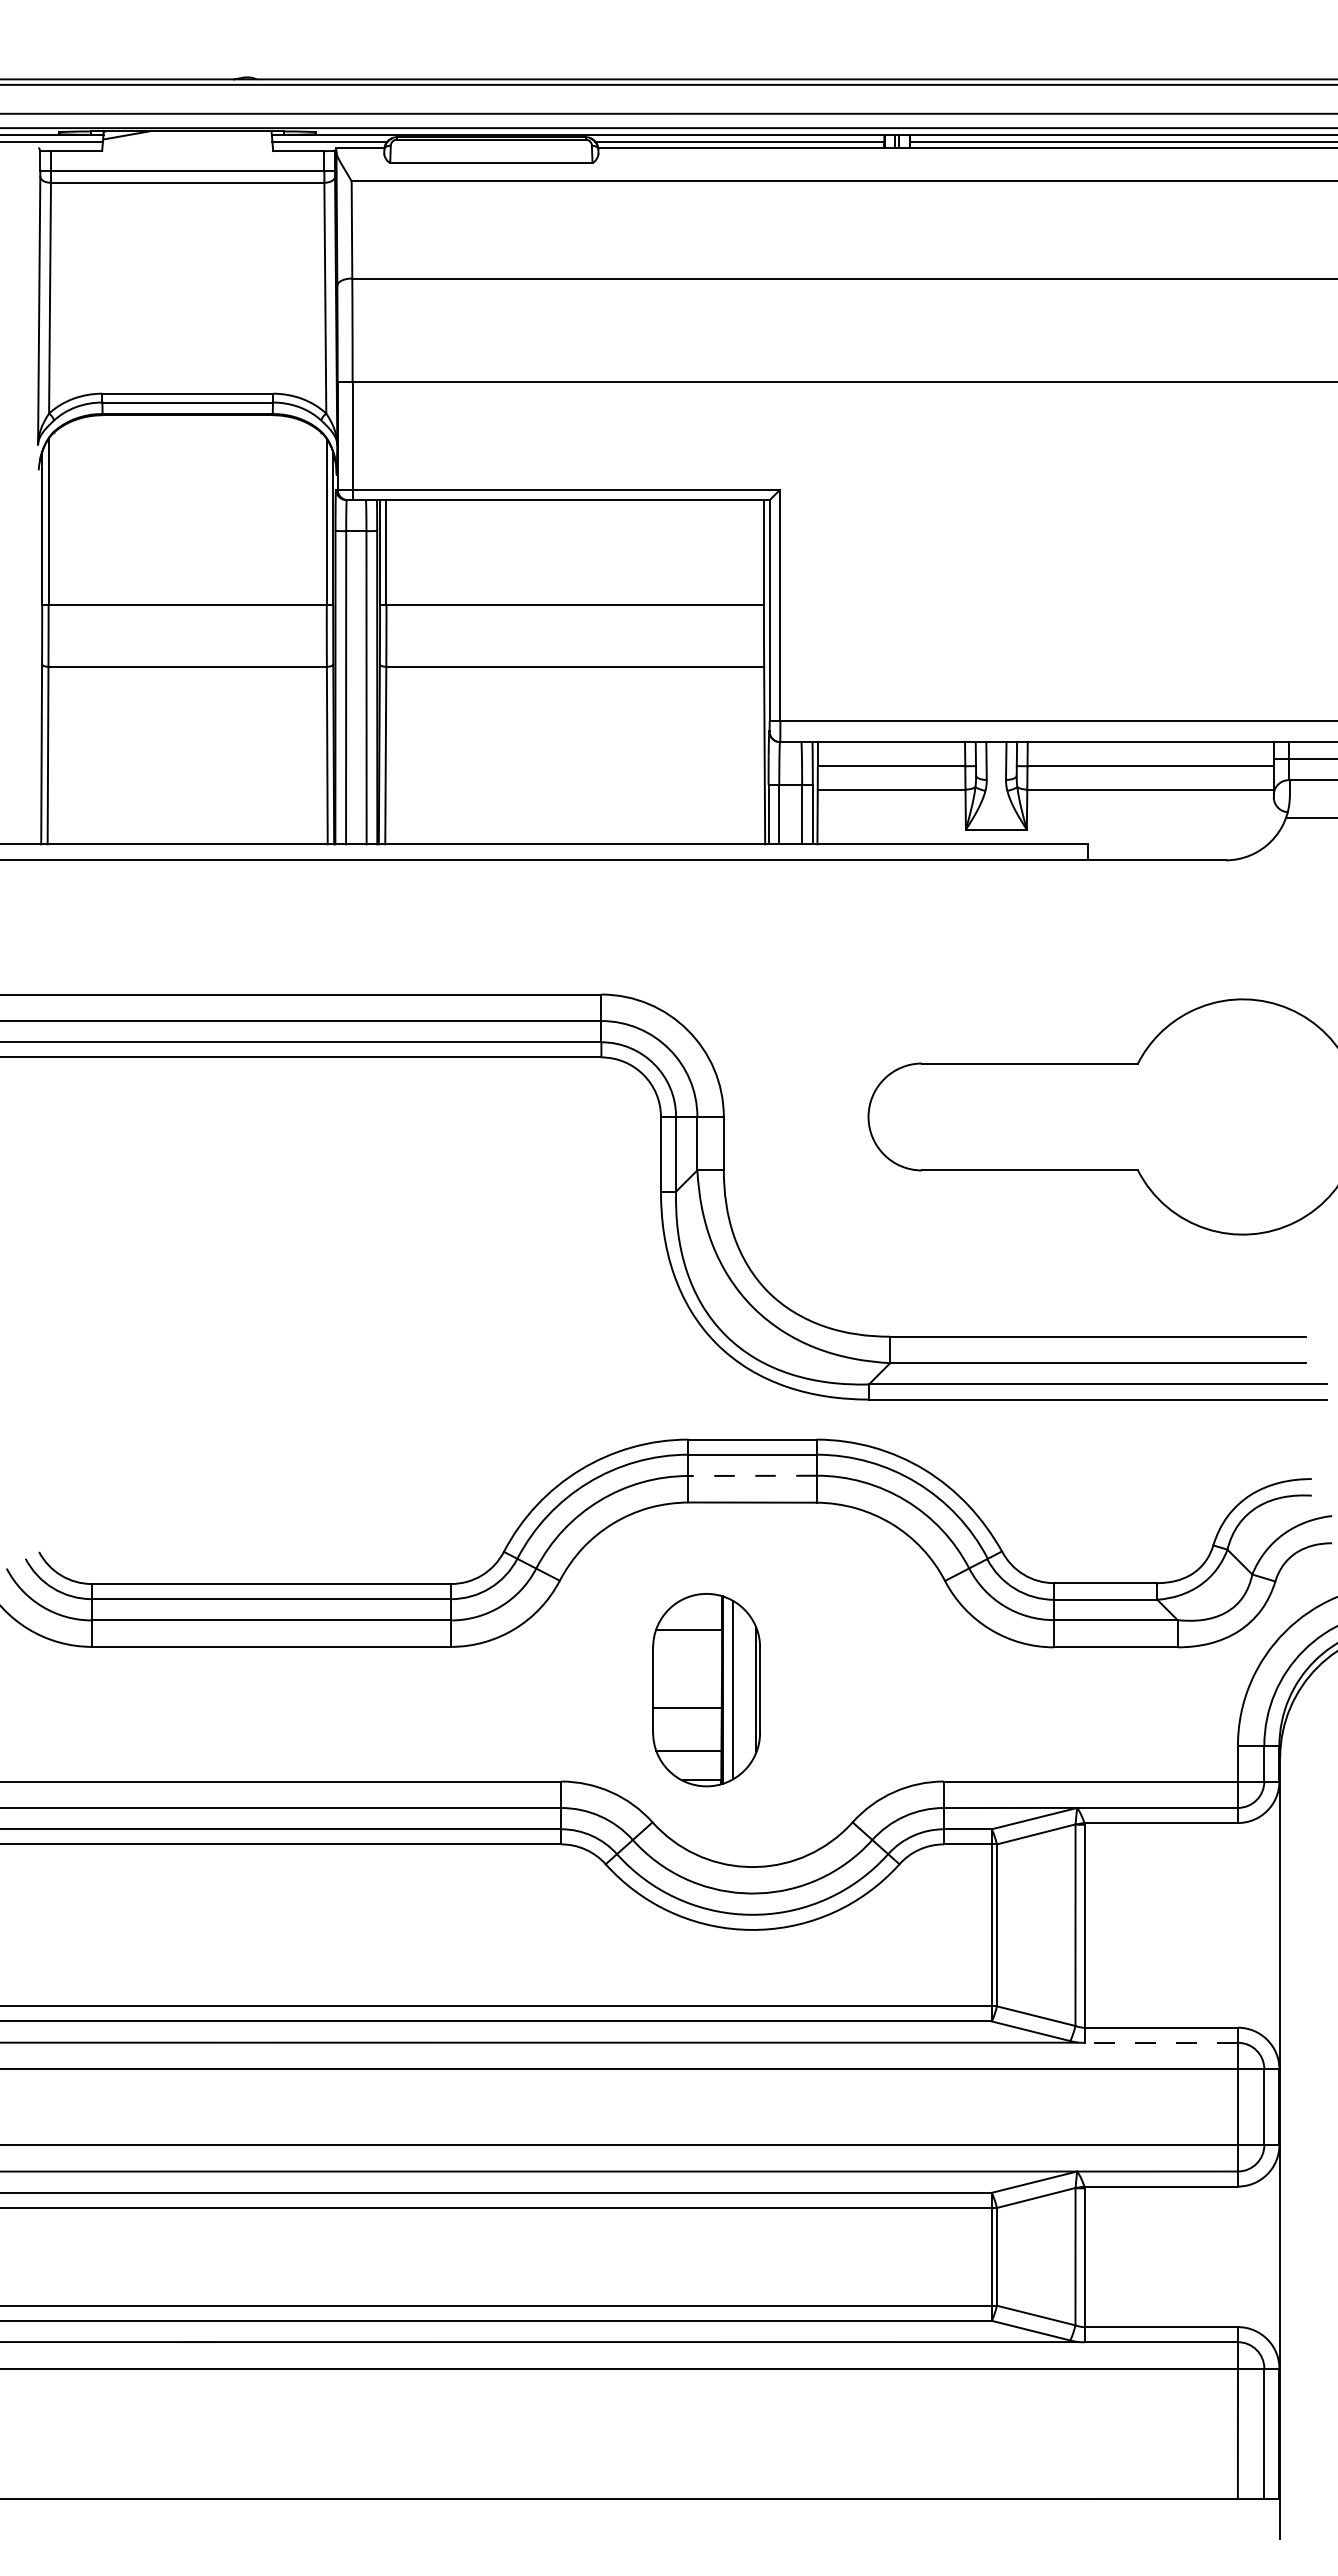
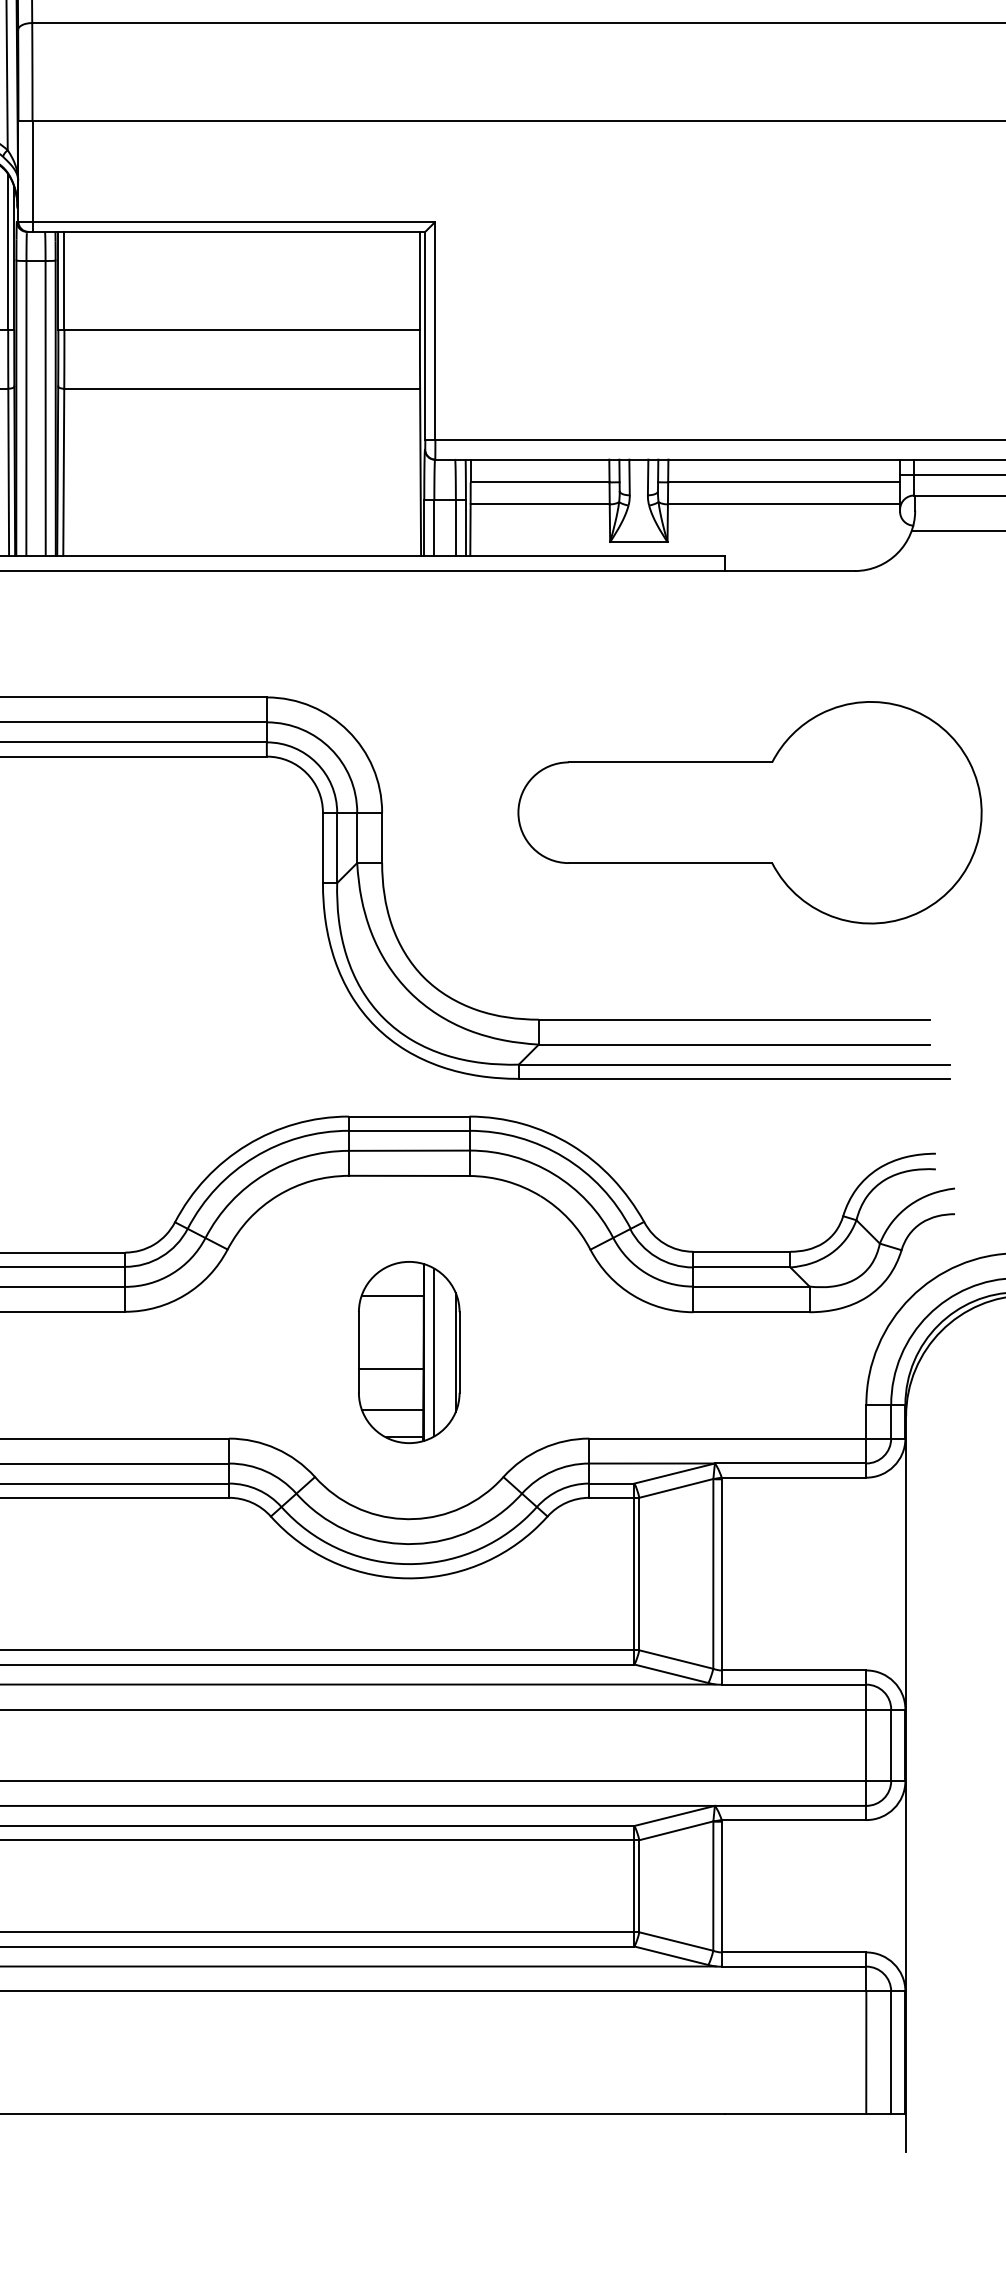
line: (752, 1475) -> (409, 1150), dashed -> solid
part: (706, 1690) -> (409, 1352), moved
line: (1161, 2042) -> (794, 1684), dashed -> solid

